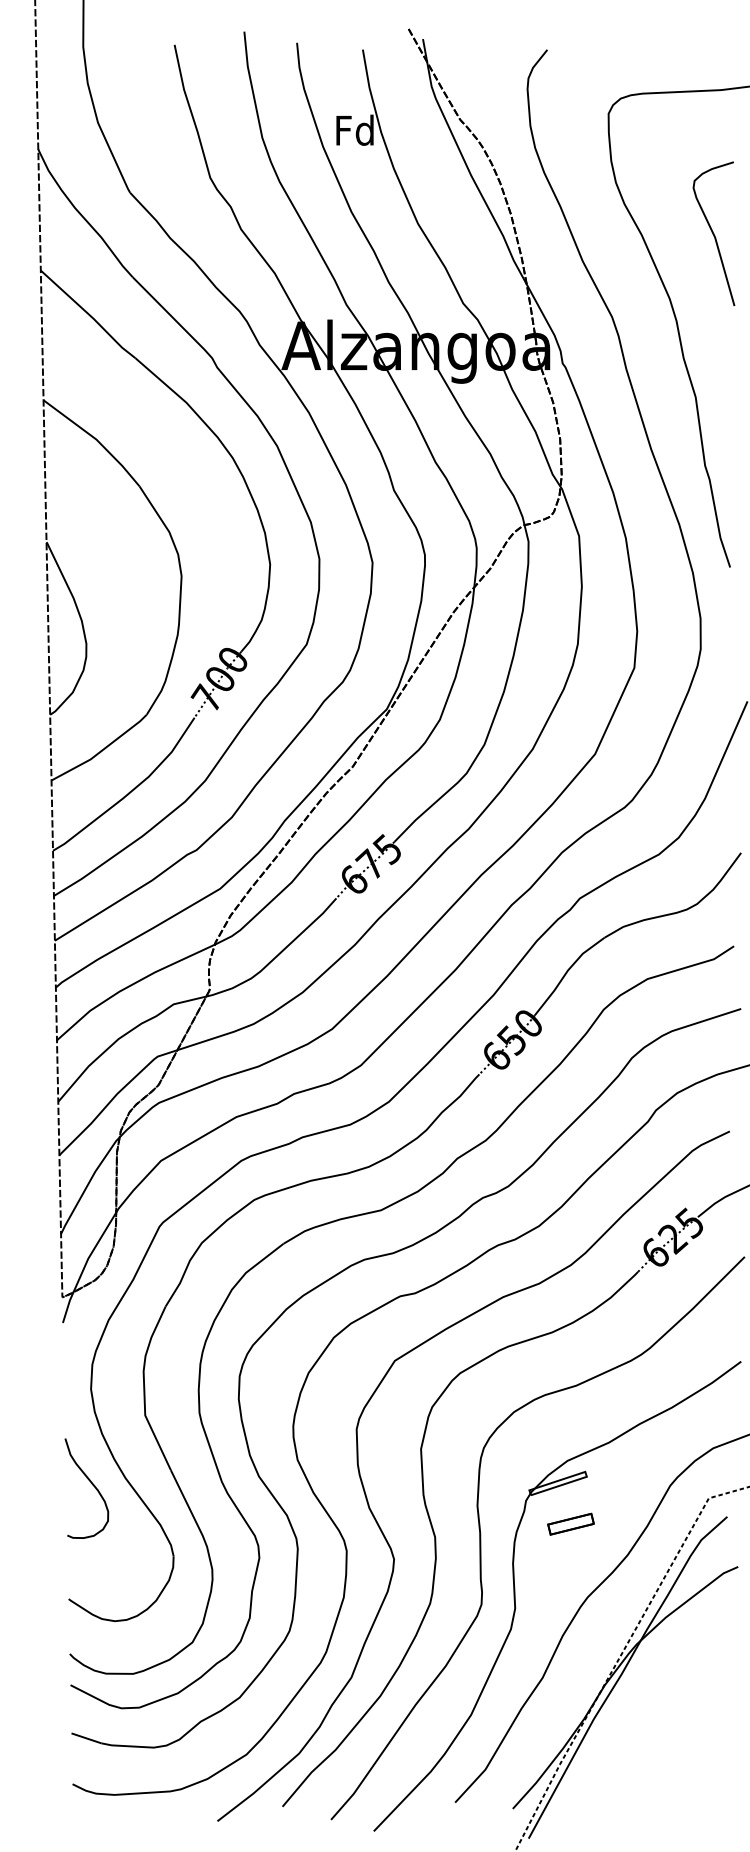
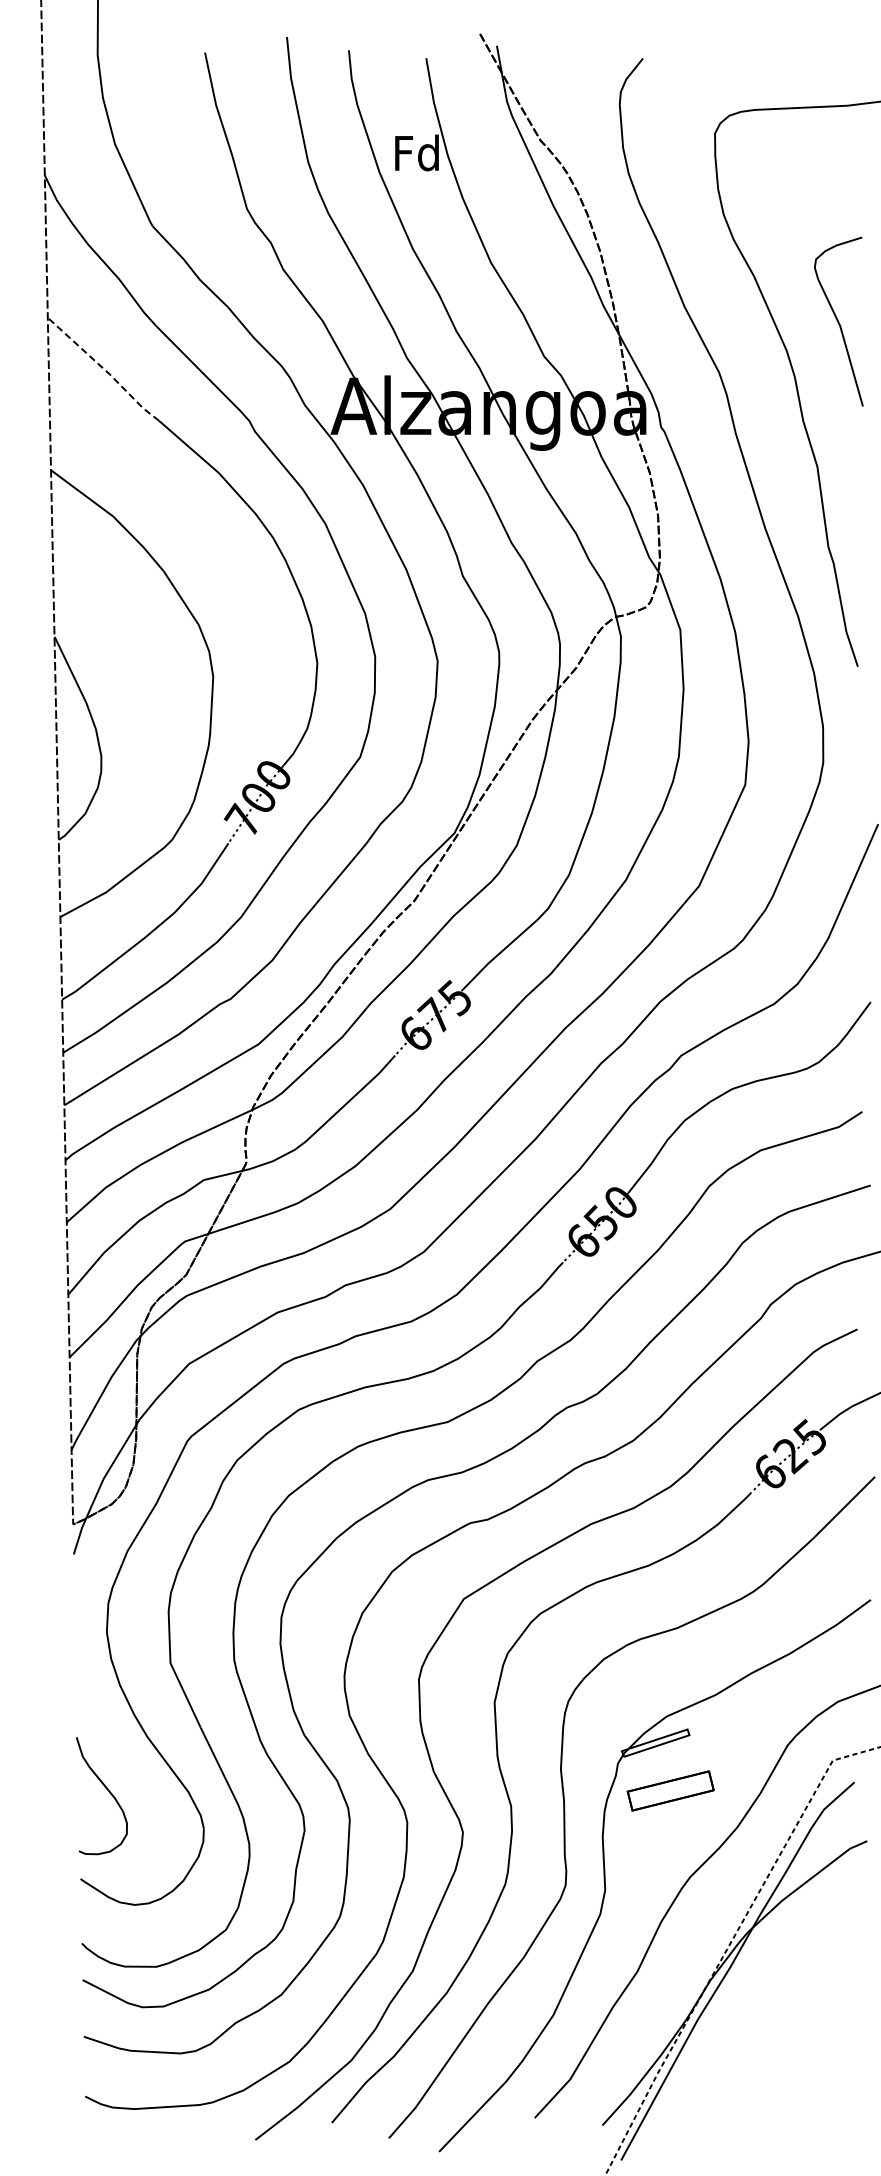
curve: (713, 233) -> (838, 321), moved
line: (89, 314) -> (104, 369), solid -> dashed
curve: (91, 1483) -> (107, 1790), moved
part: (570, 1523) -> (670, 1790), size x1.6

